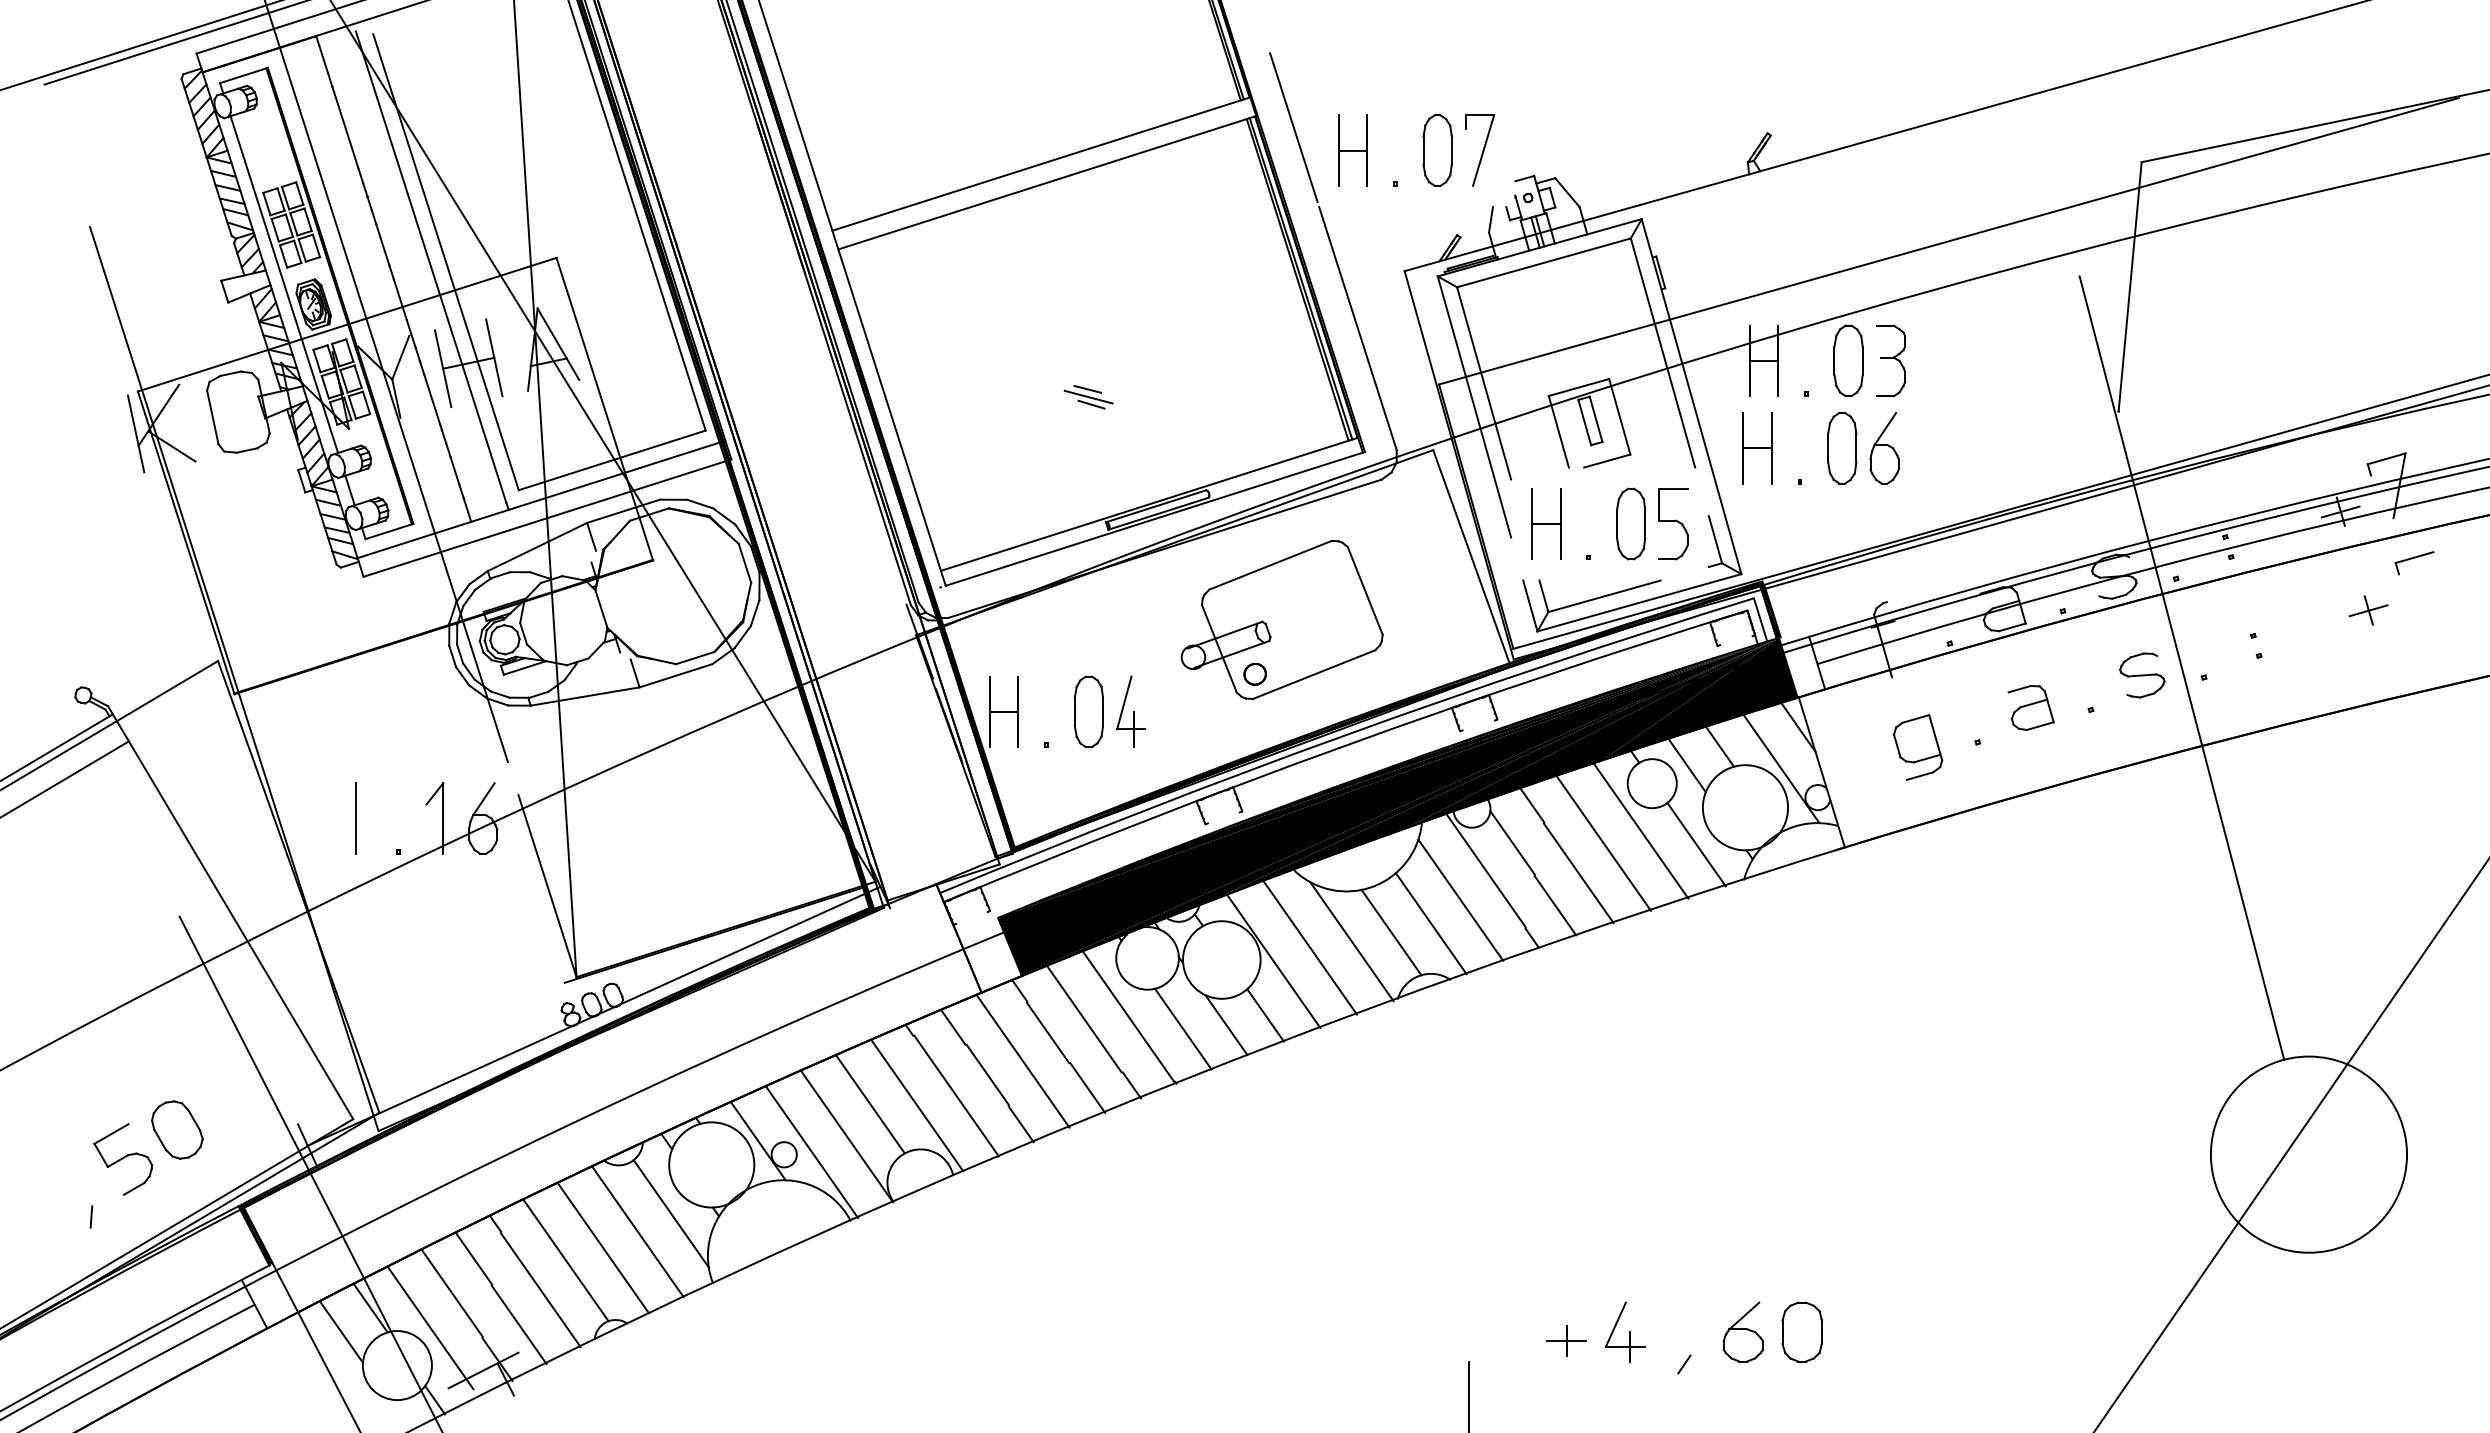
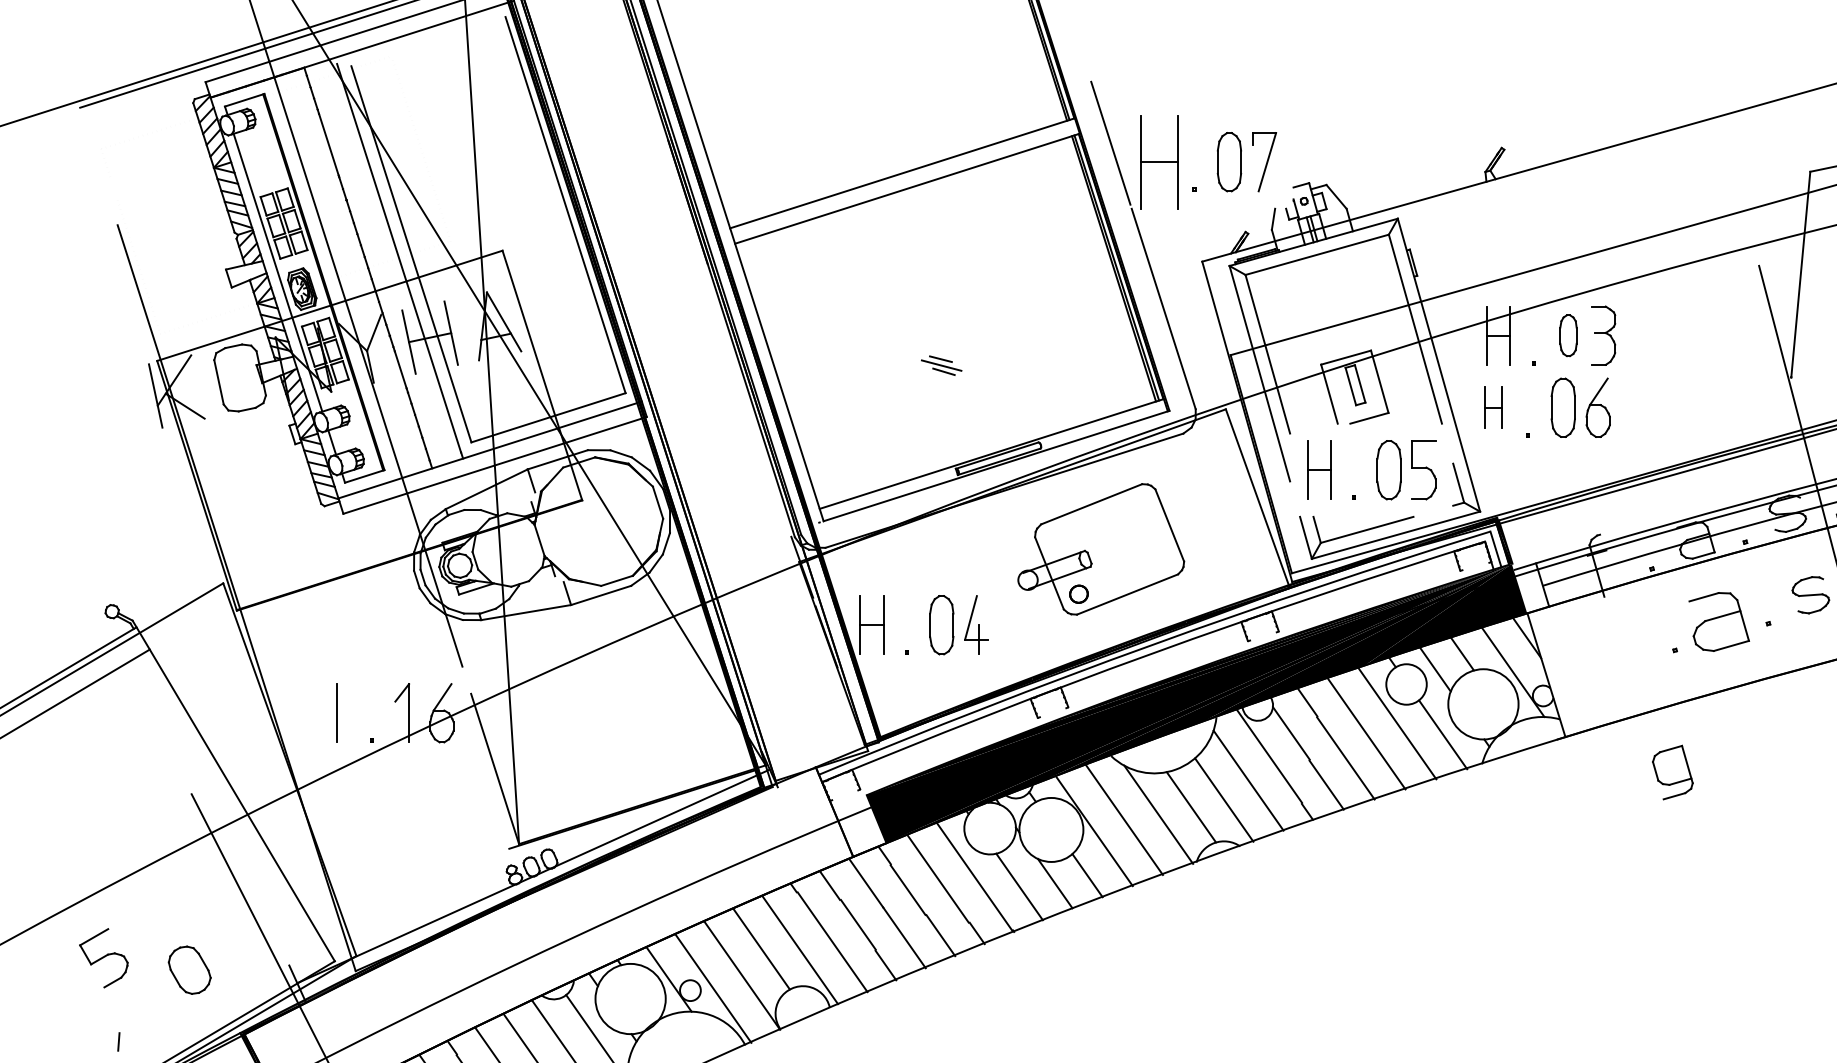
part: (1352, 150) -> (1159, 162), size x1.6
part: (1848, 360) -> (1568, 335), size x0.7
part: (1757, 448) -> (1493, 407), size x0.7
part: (2030, 707) -> (1718, 621), size x1.6
part: (1918, 747) -> (1673, 772), moved
part: (123, 1159) -> (104, 958), moved

